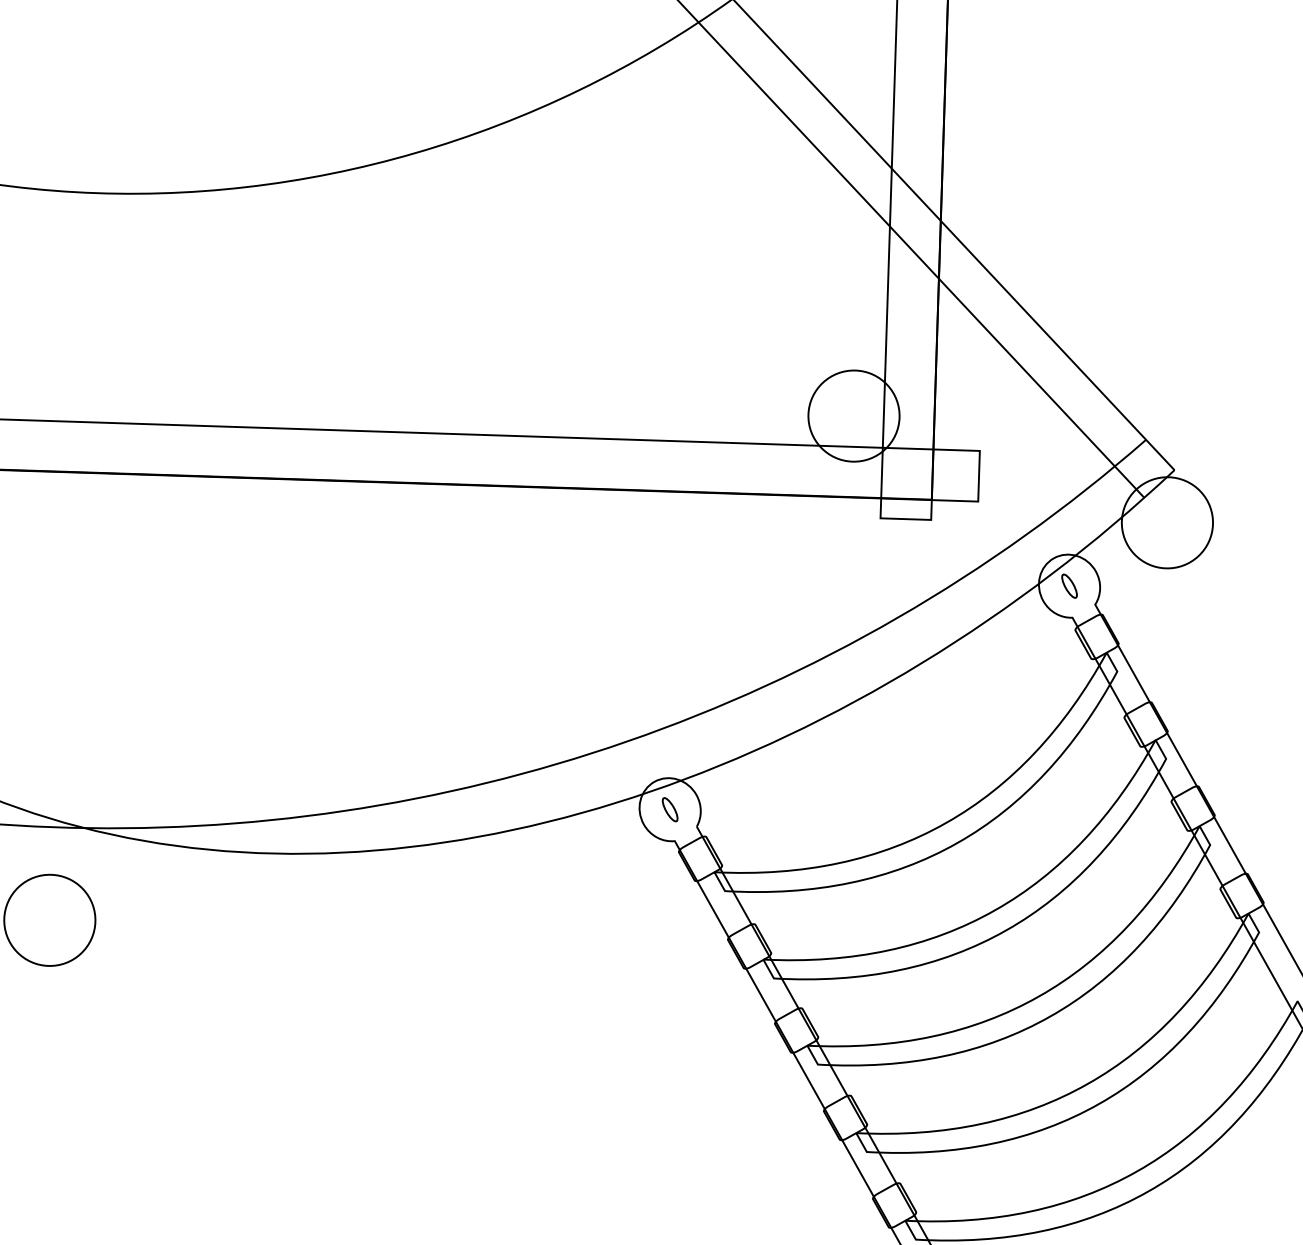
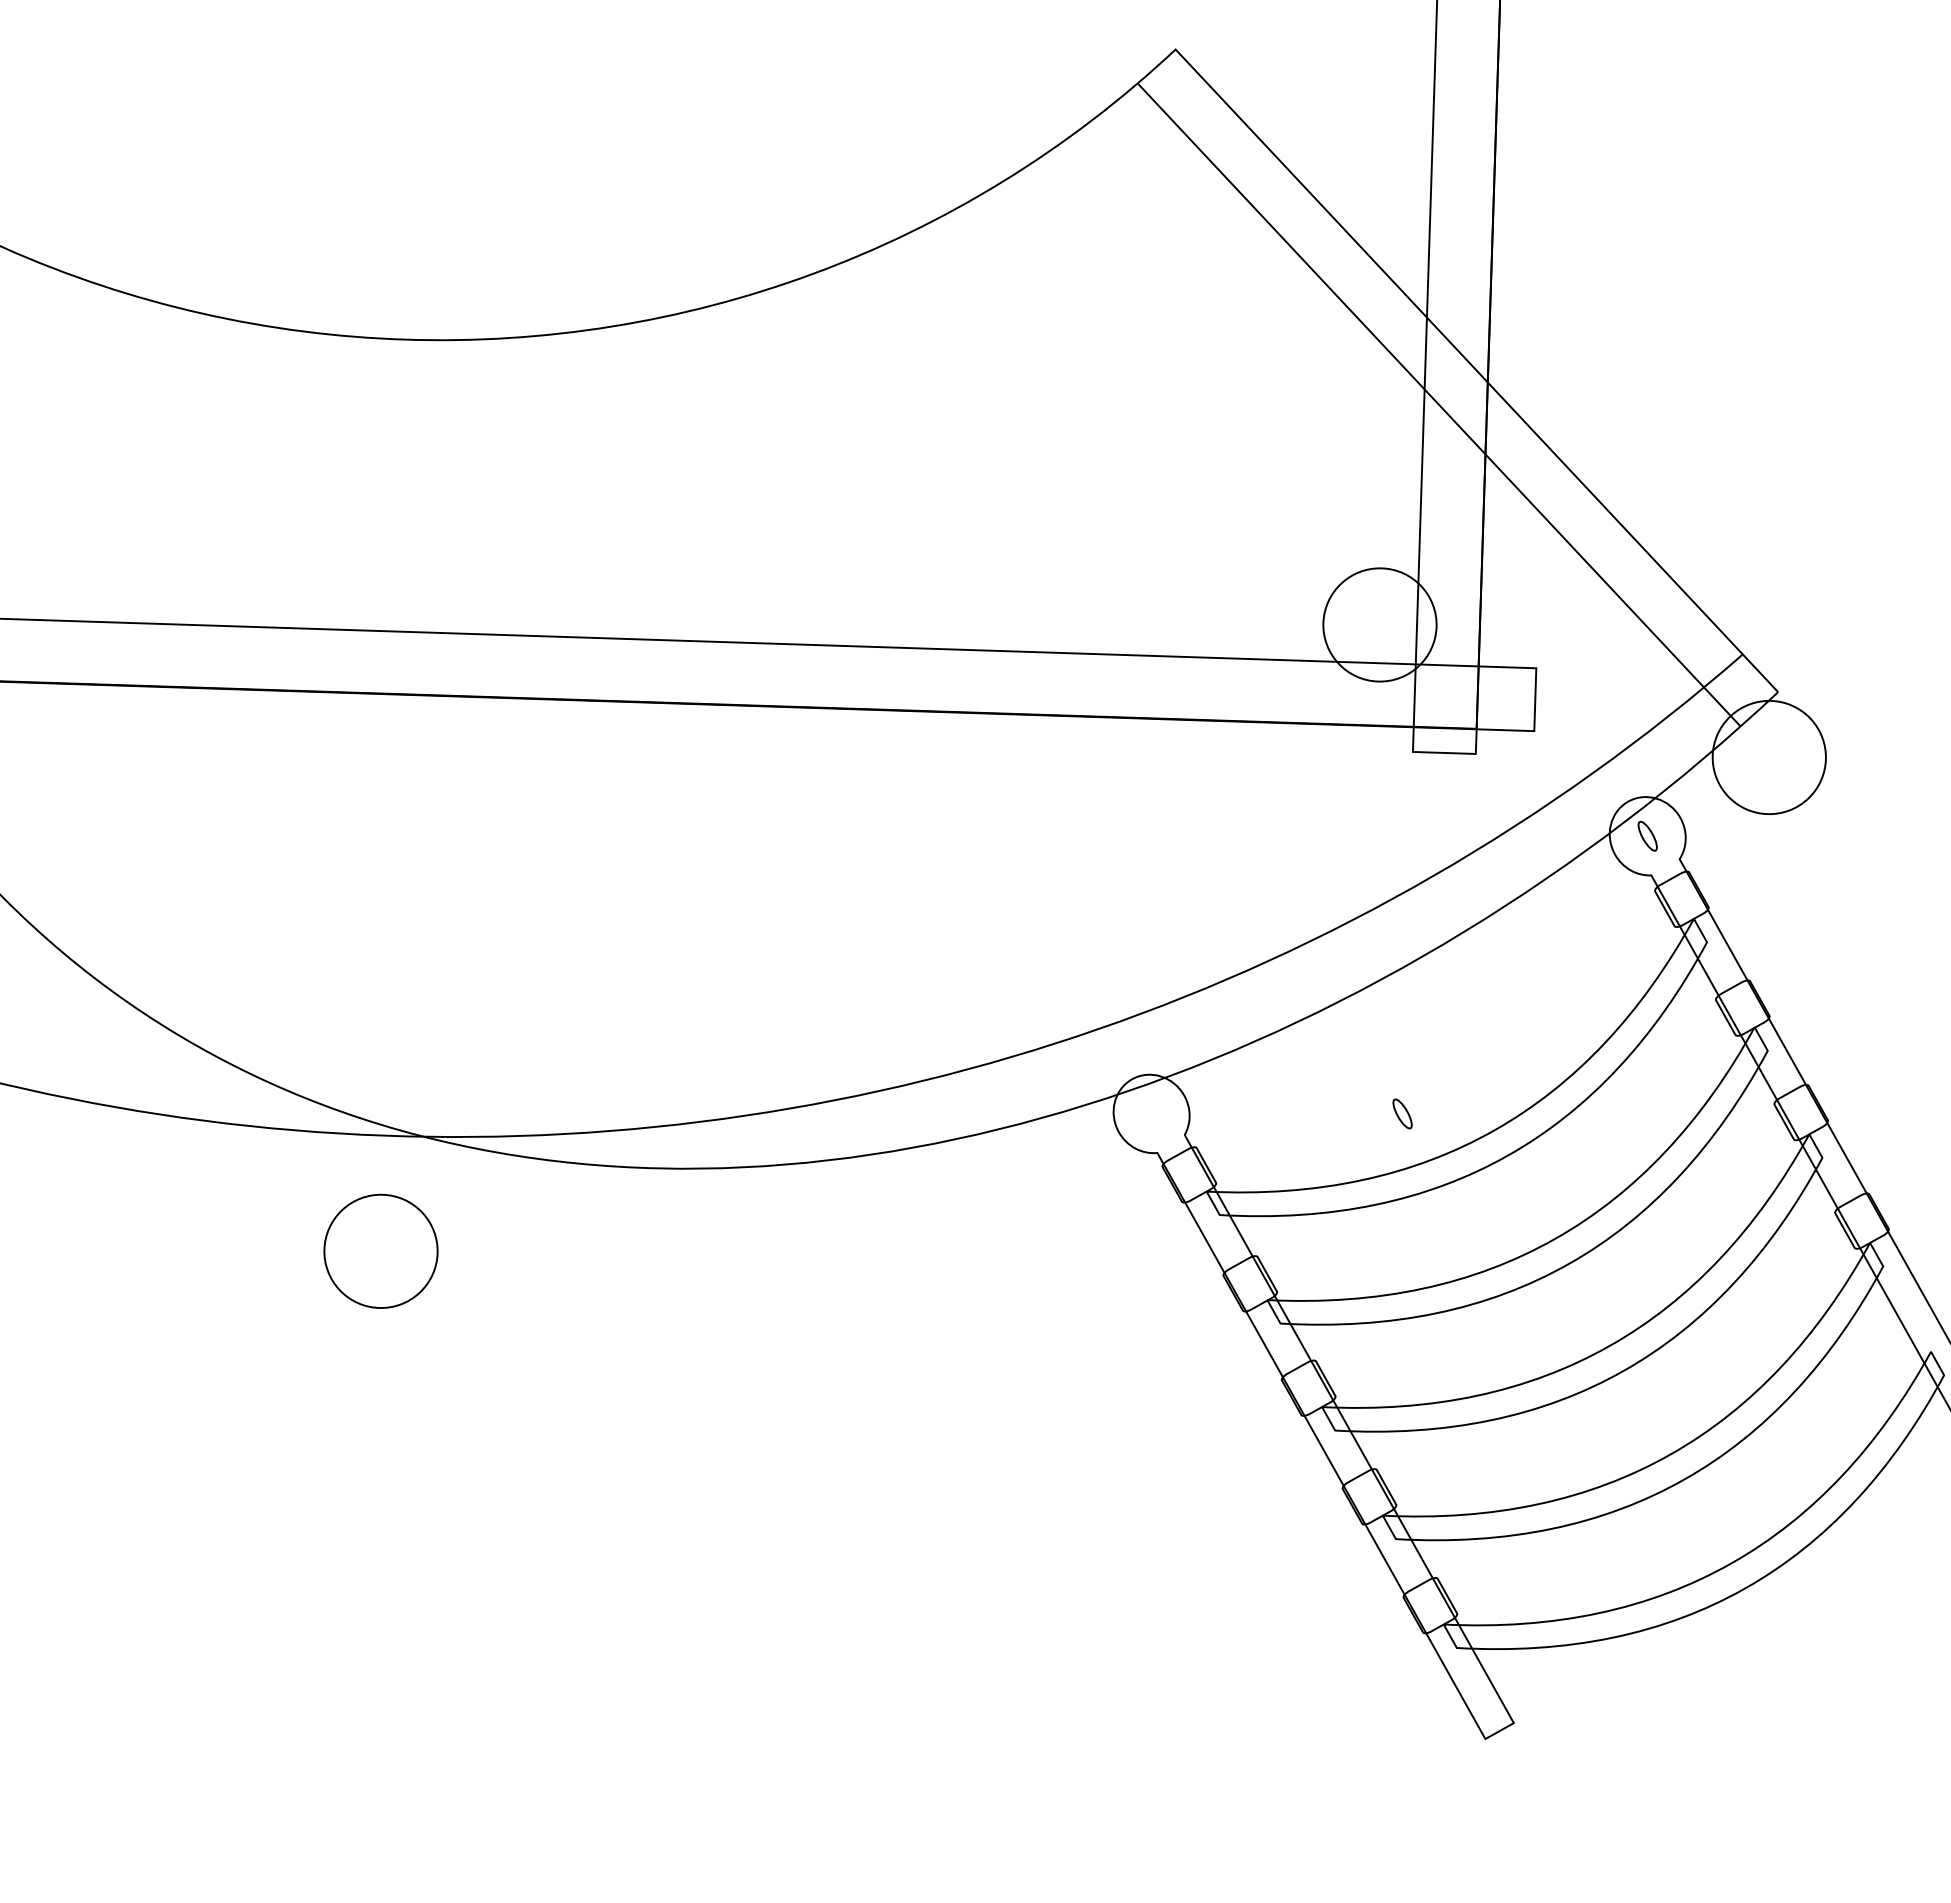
part: (670, 809) -> (1402, 1113), moved

